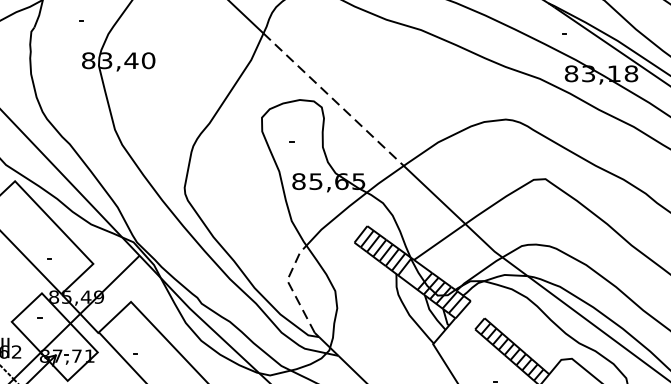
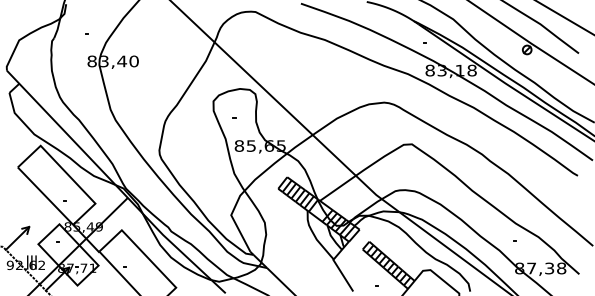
line: (333, 99) -> (263, 88), dashed -> solid
line: (290, 286) -> (233, 219), dashed -> solid

